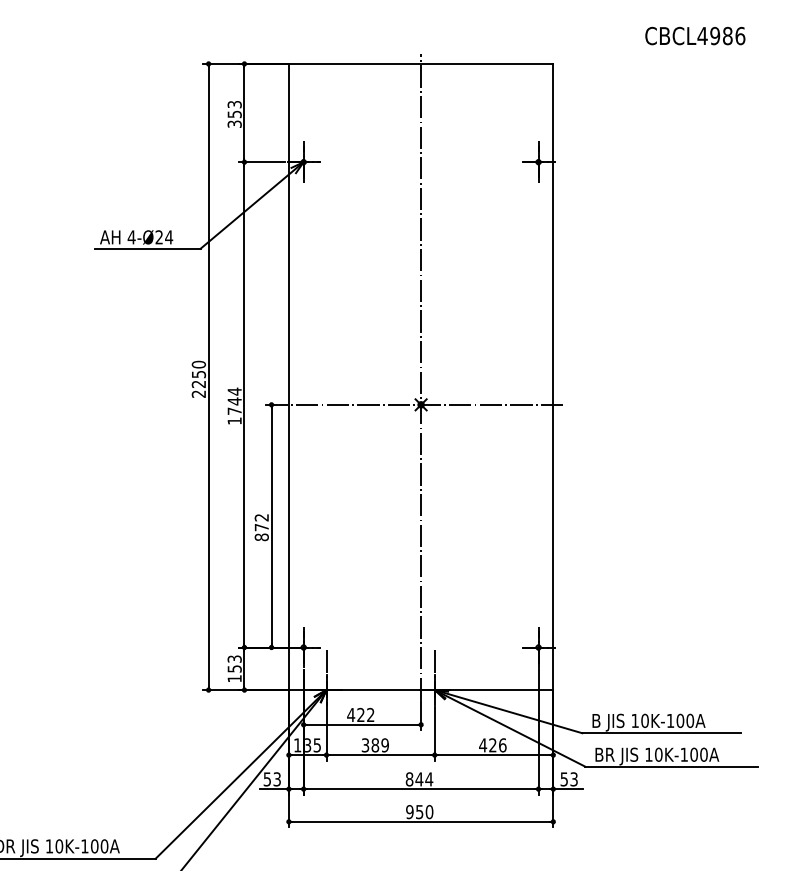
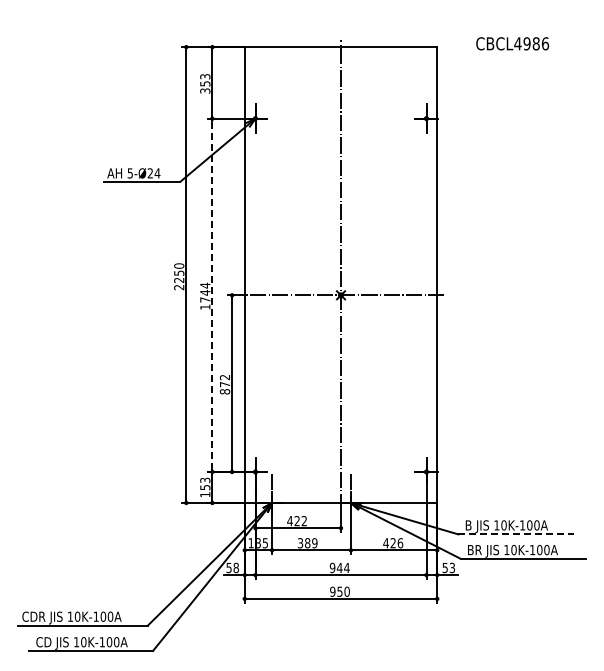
text: (695, 35) -> (512, 43), moved
text: (131, 237) -> (130, 173), 4-Ø24 -> 5-Ø24
line: (244, 403) -> (212, 294), solid -> dashed
line: (662, 733) -> (516, 534), solid -> dashed
text: (276, 778) -> (235, 567), 53 -> 58
text: (409, 780) -> (332, 568), 844 -> 944

